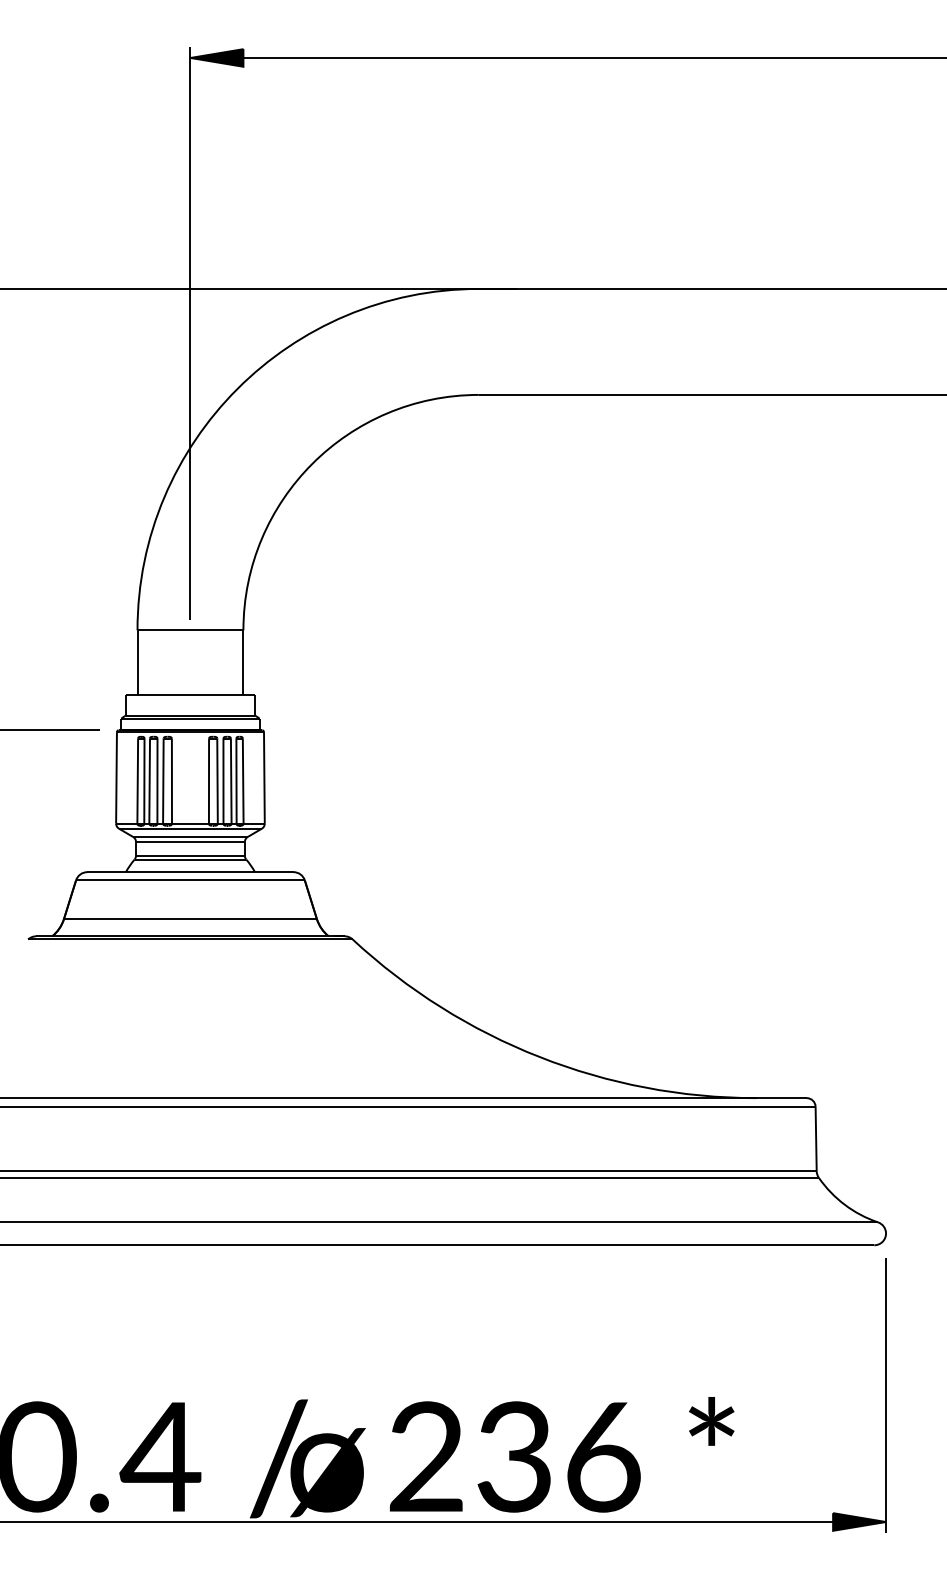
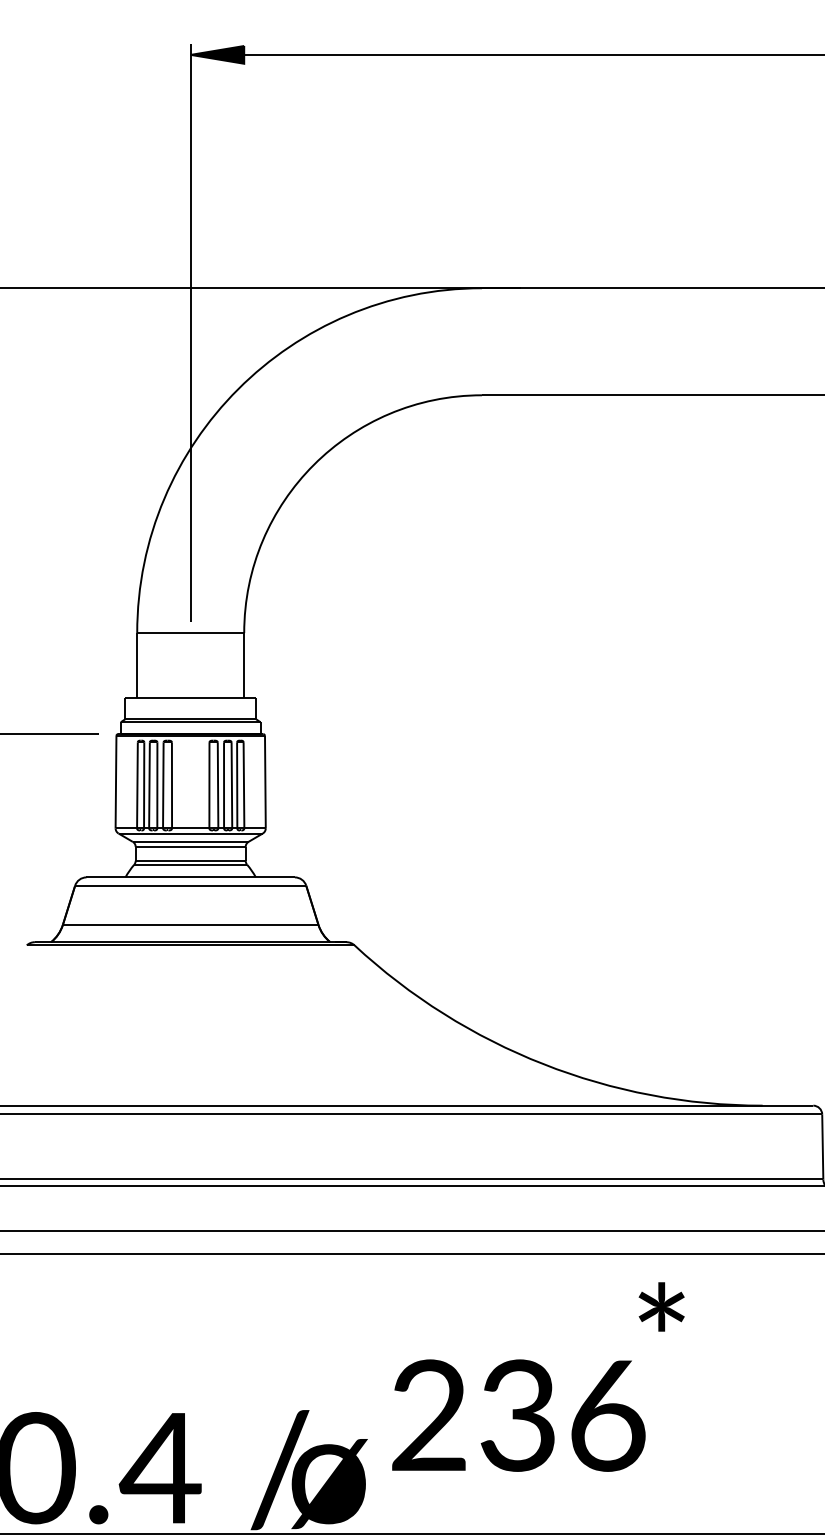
text: (711, 1421) -> (661, 1307), moved
text: (515, 1456) -> (519, 1415), moved

